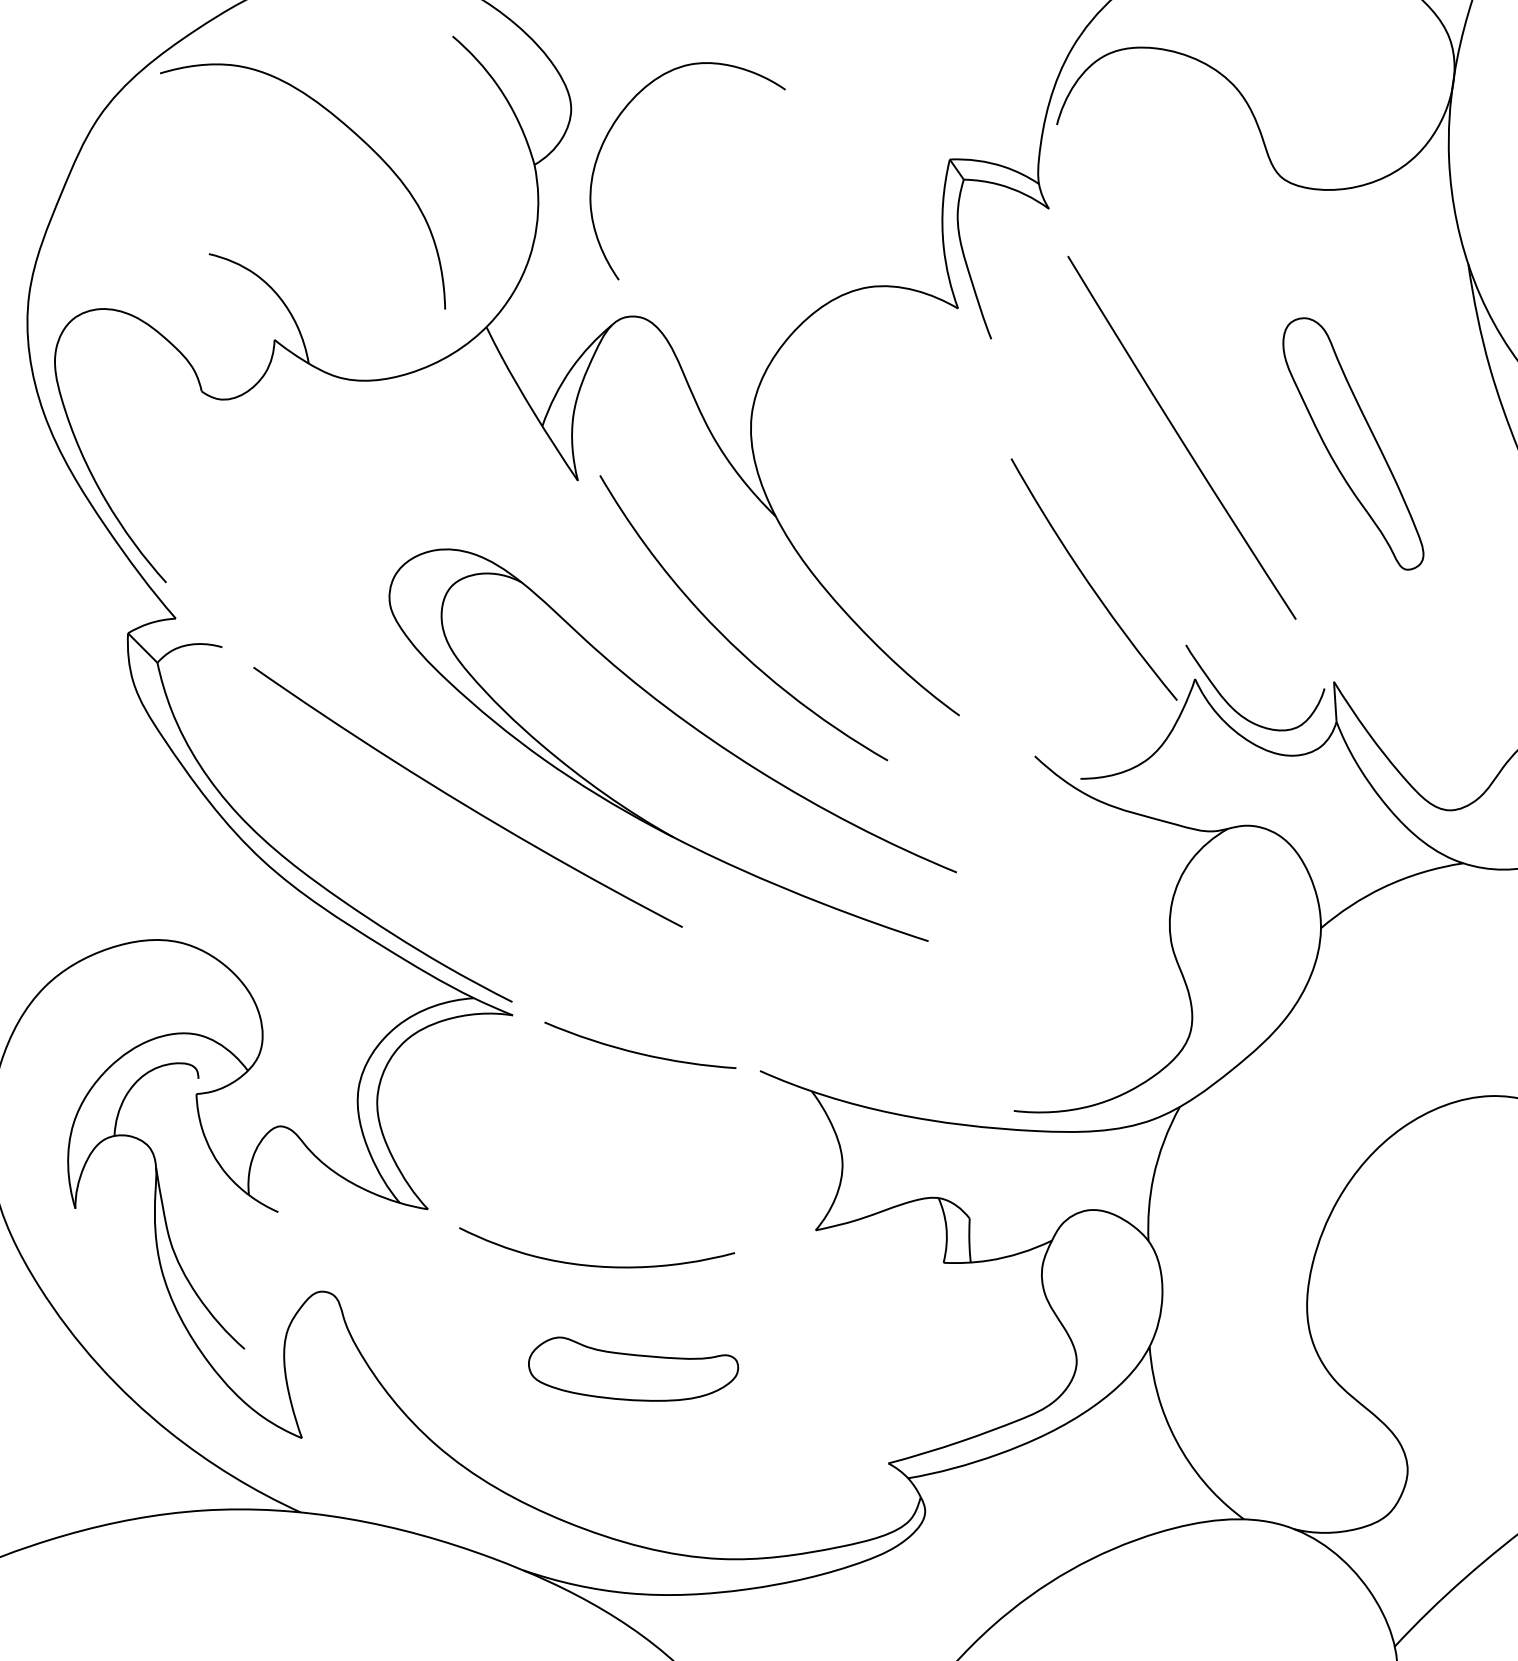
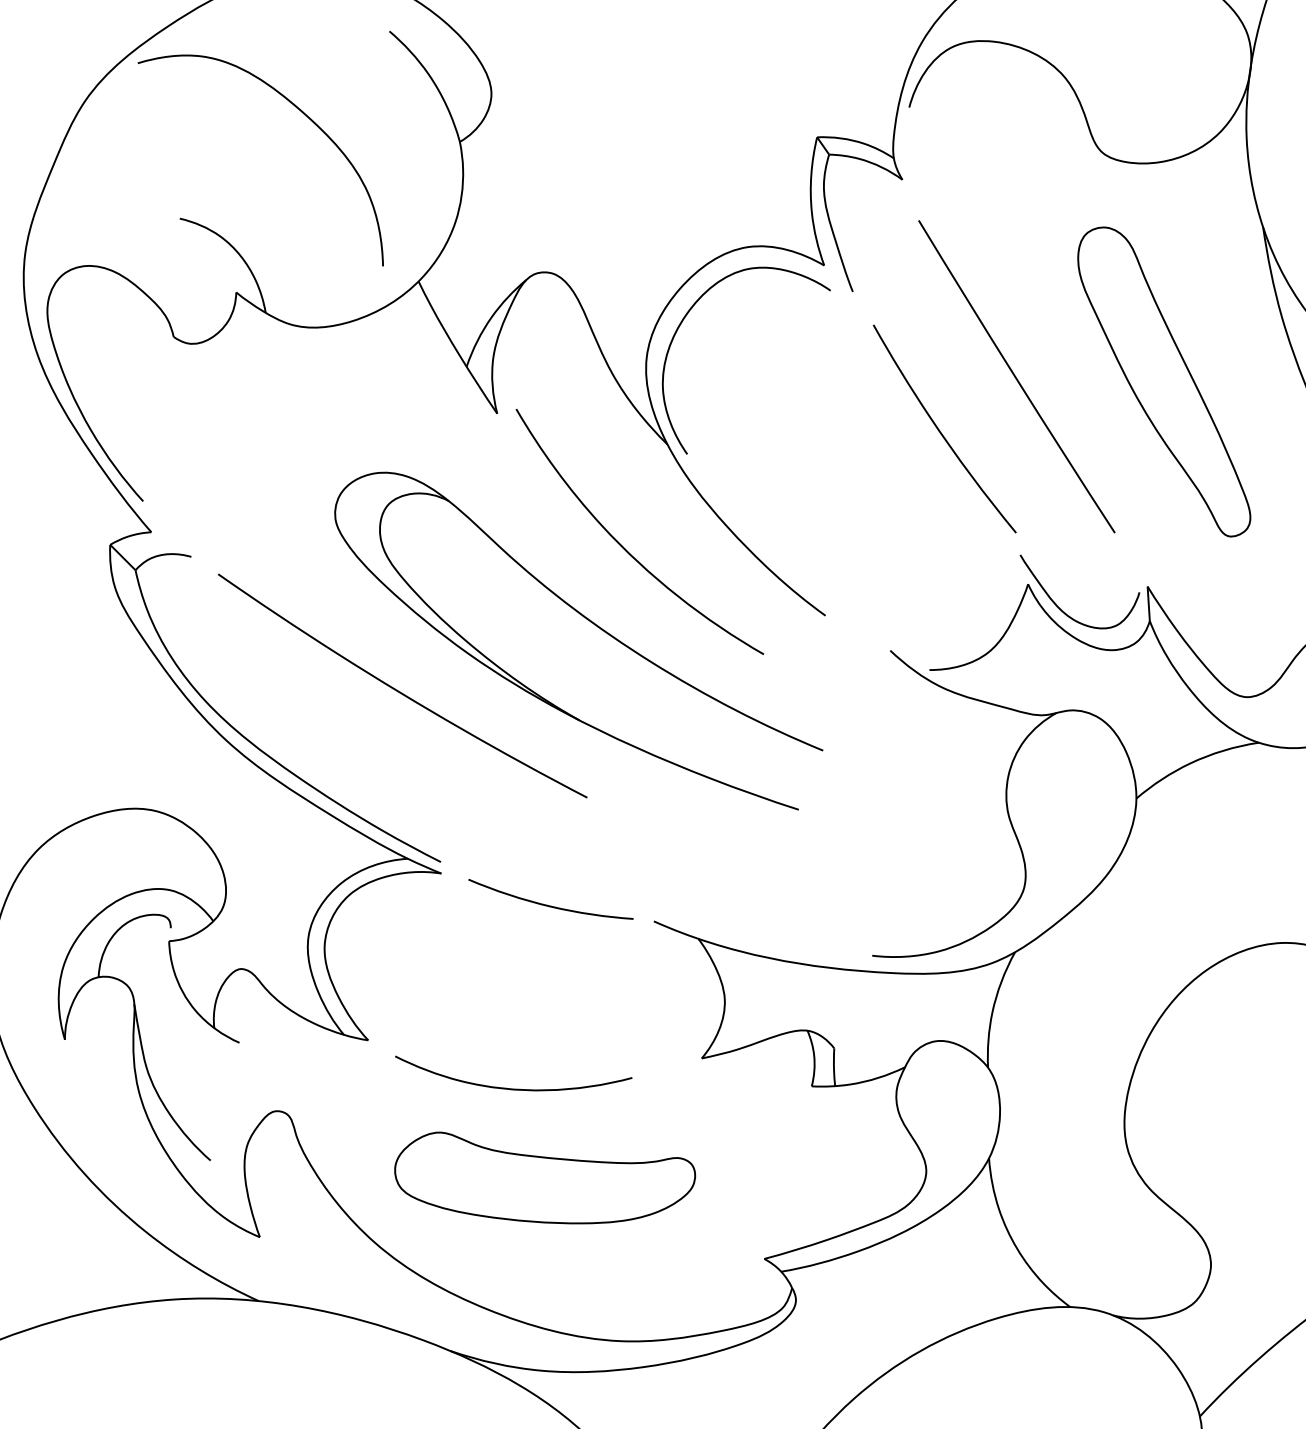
curve: (615, 123) -> (684, 319), moved
part: (1353, 443) -> (1164, 381), size x1.43
curve: (1089, 582) -> (940, 431), moved
part: (633, 1368) -> (545, 1177), size x1.67

